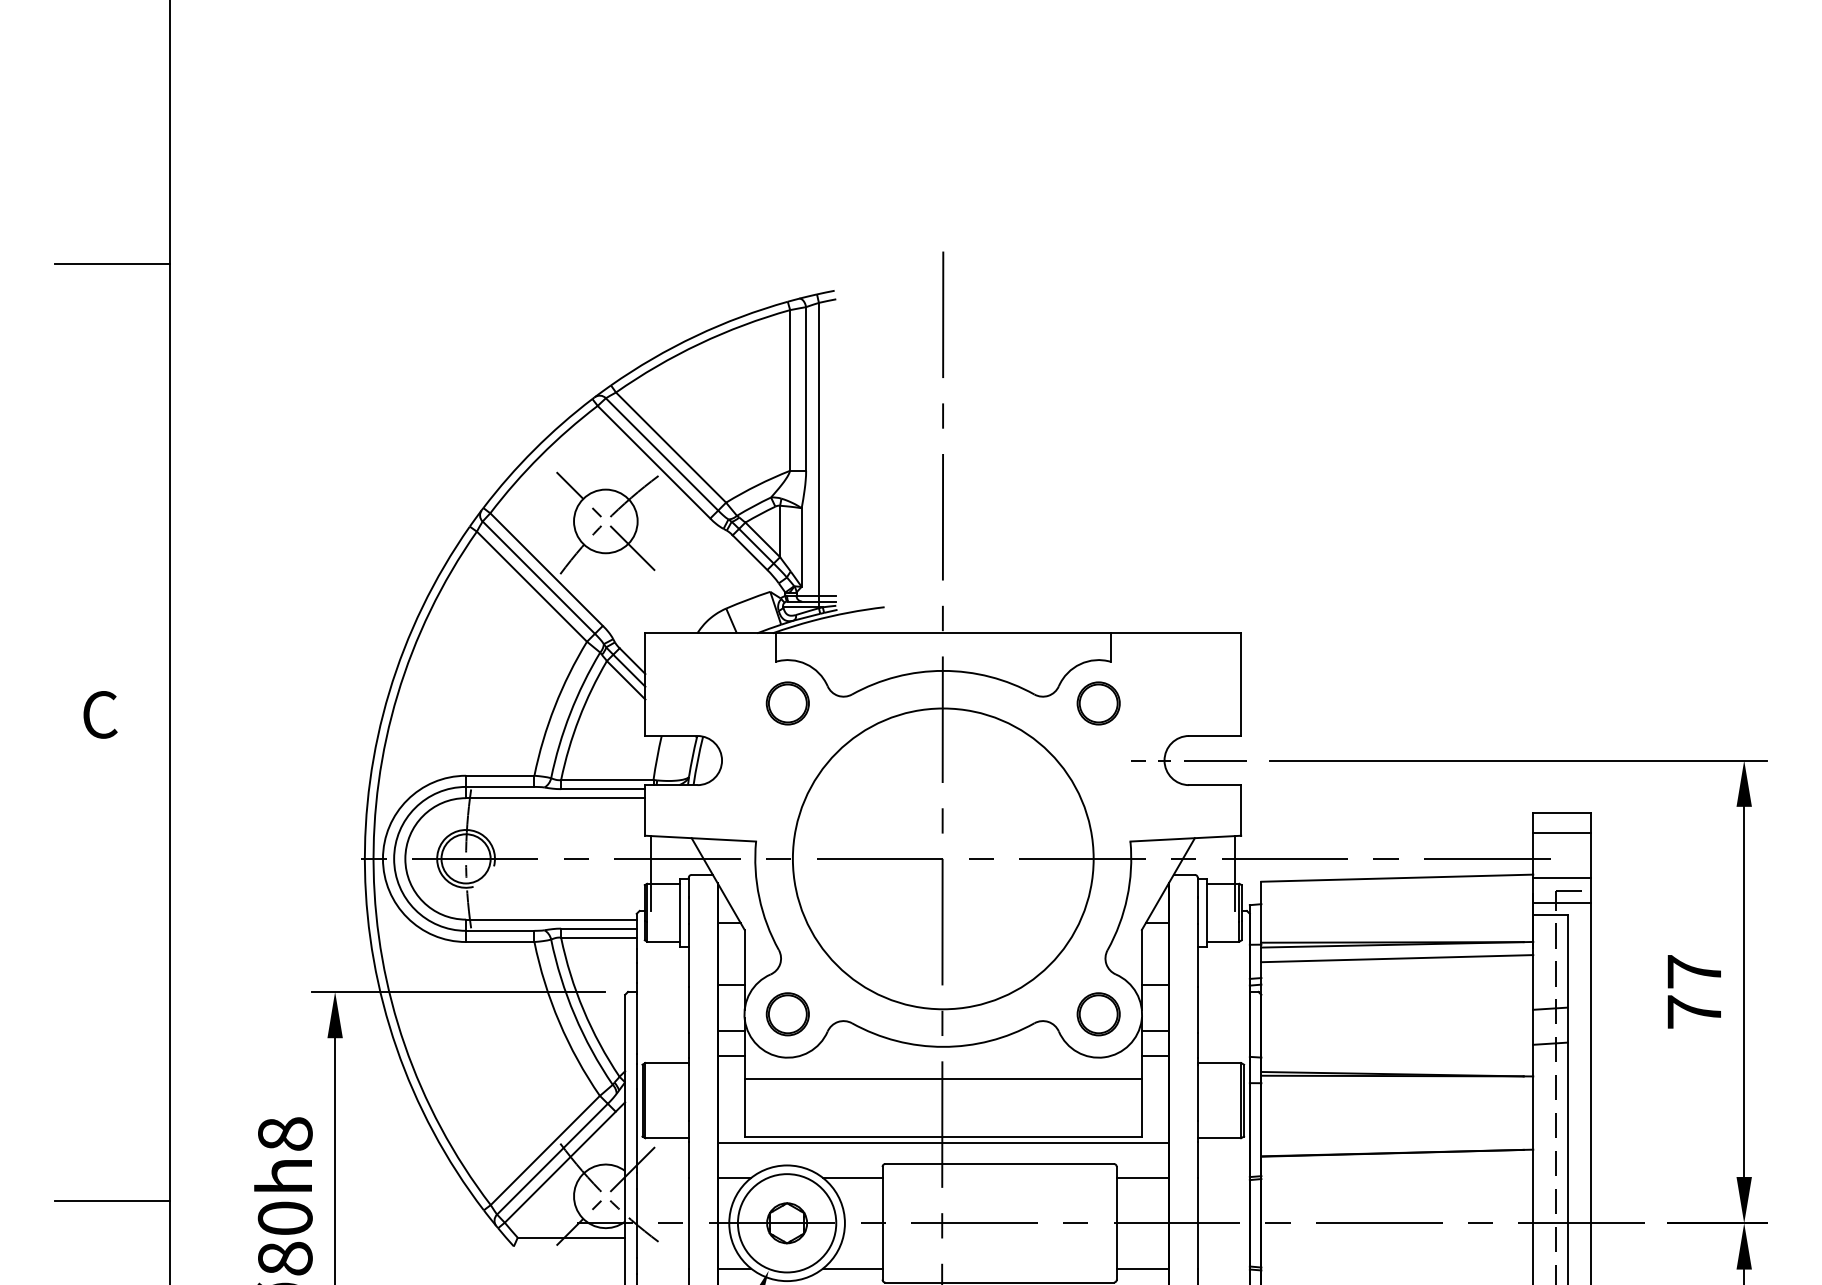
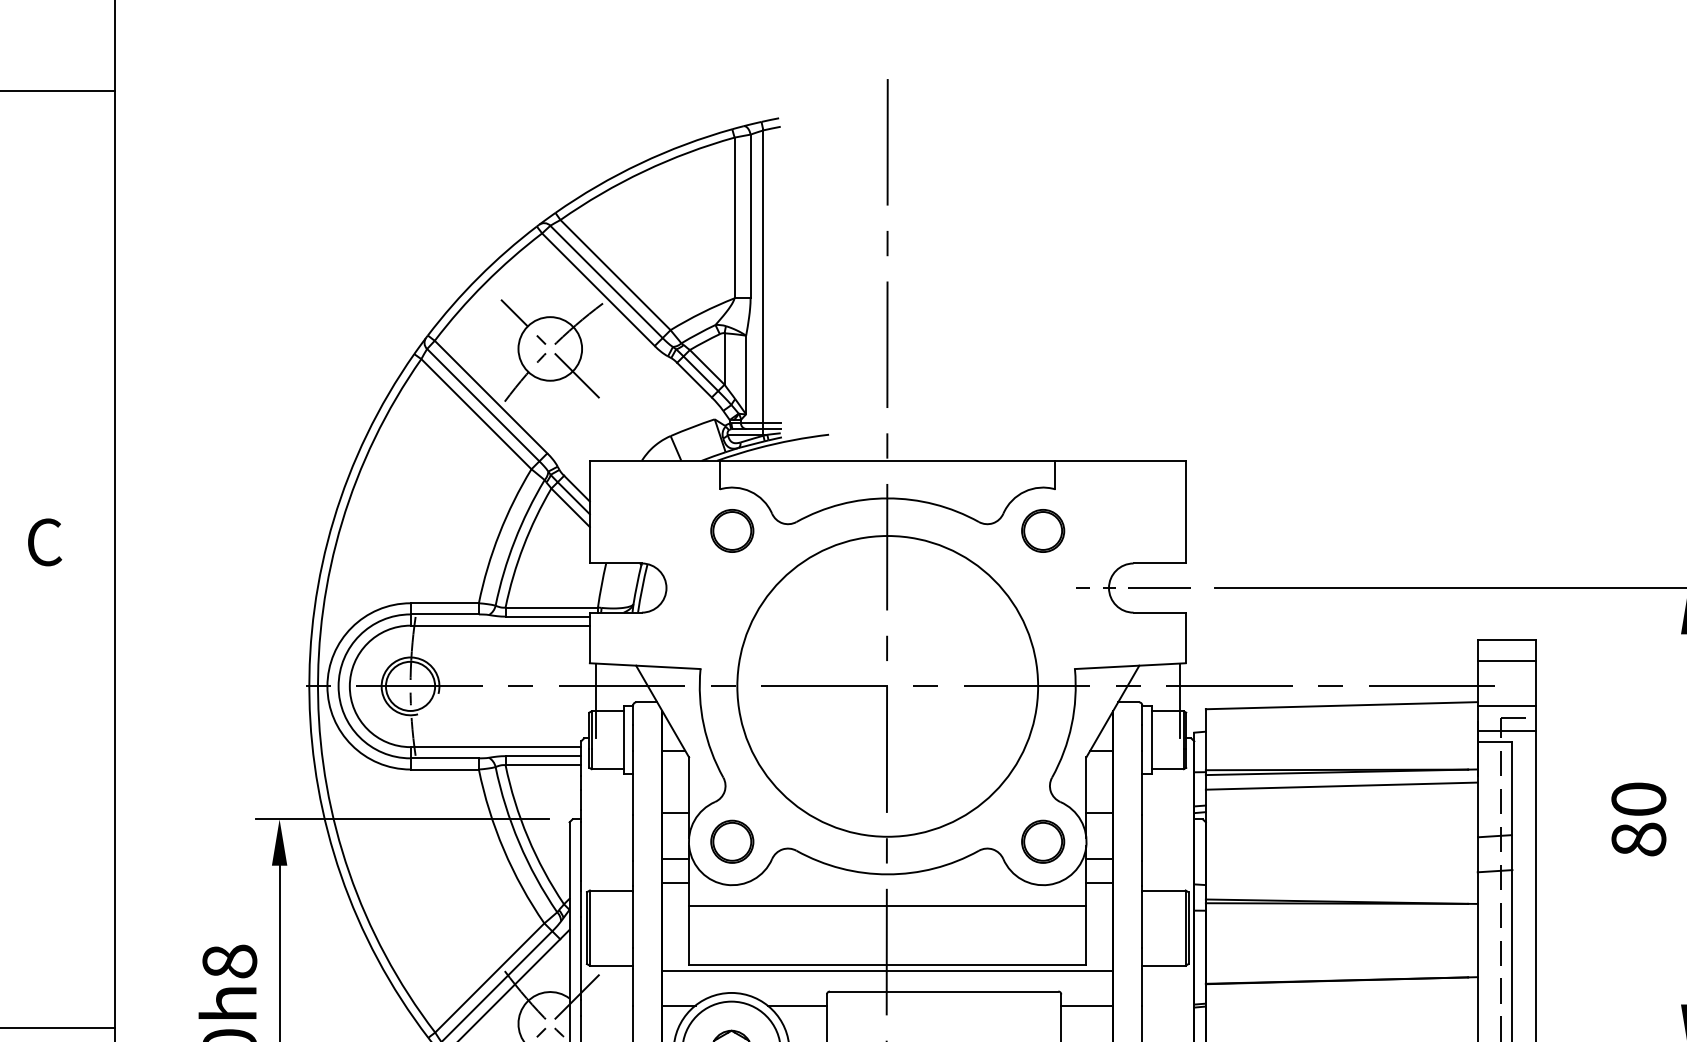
text: (1694, 991) -> (1638, 819), 77 -> 80

